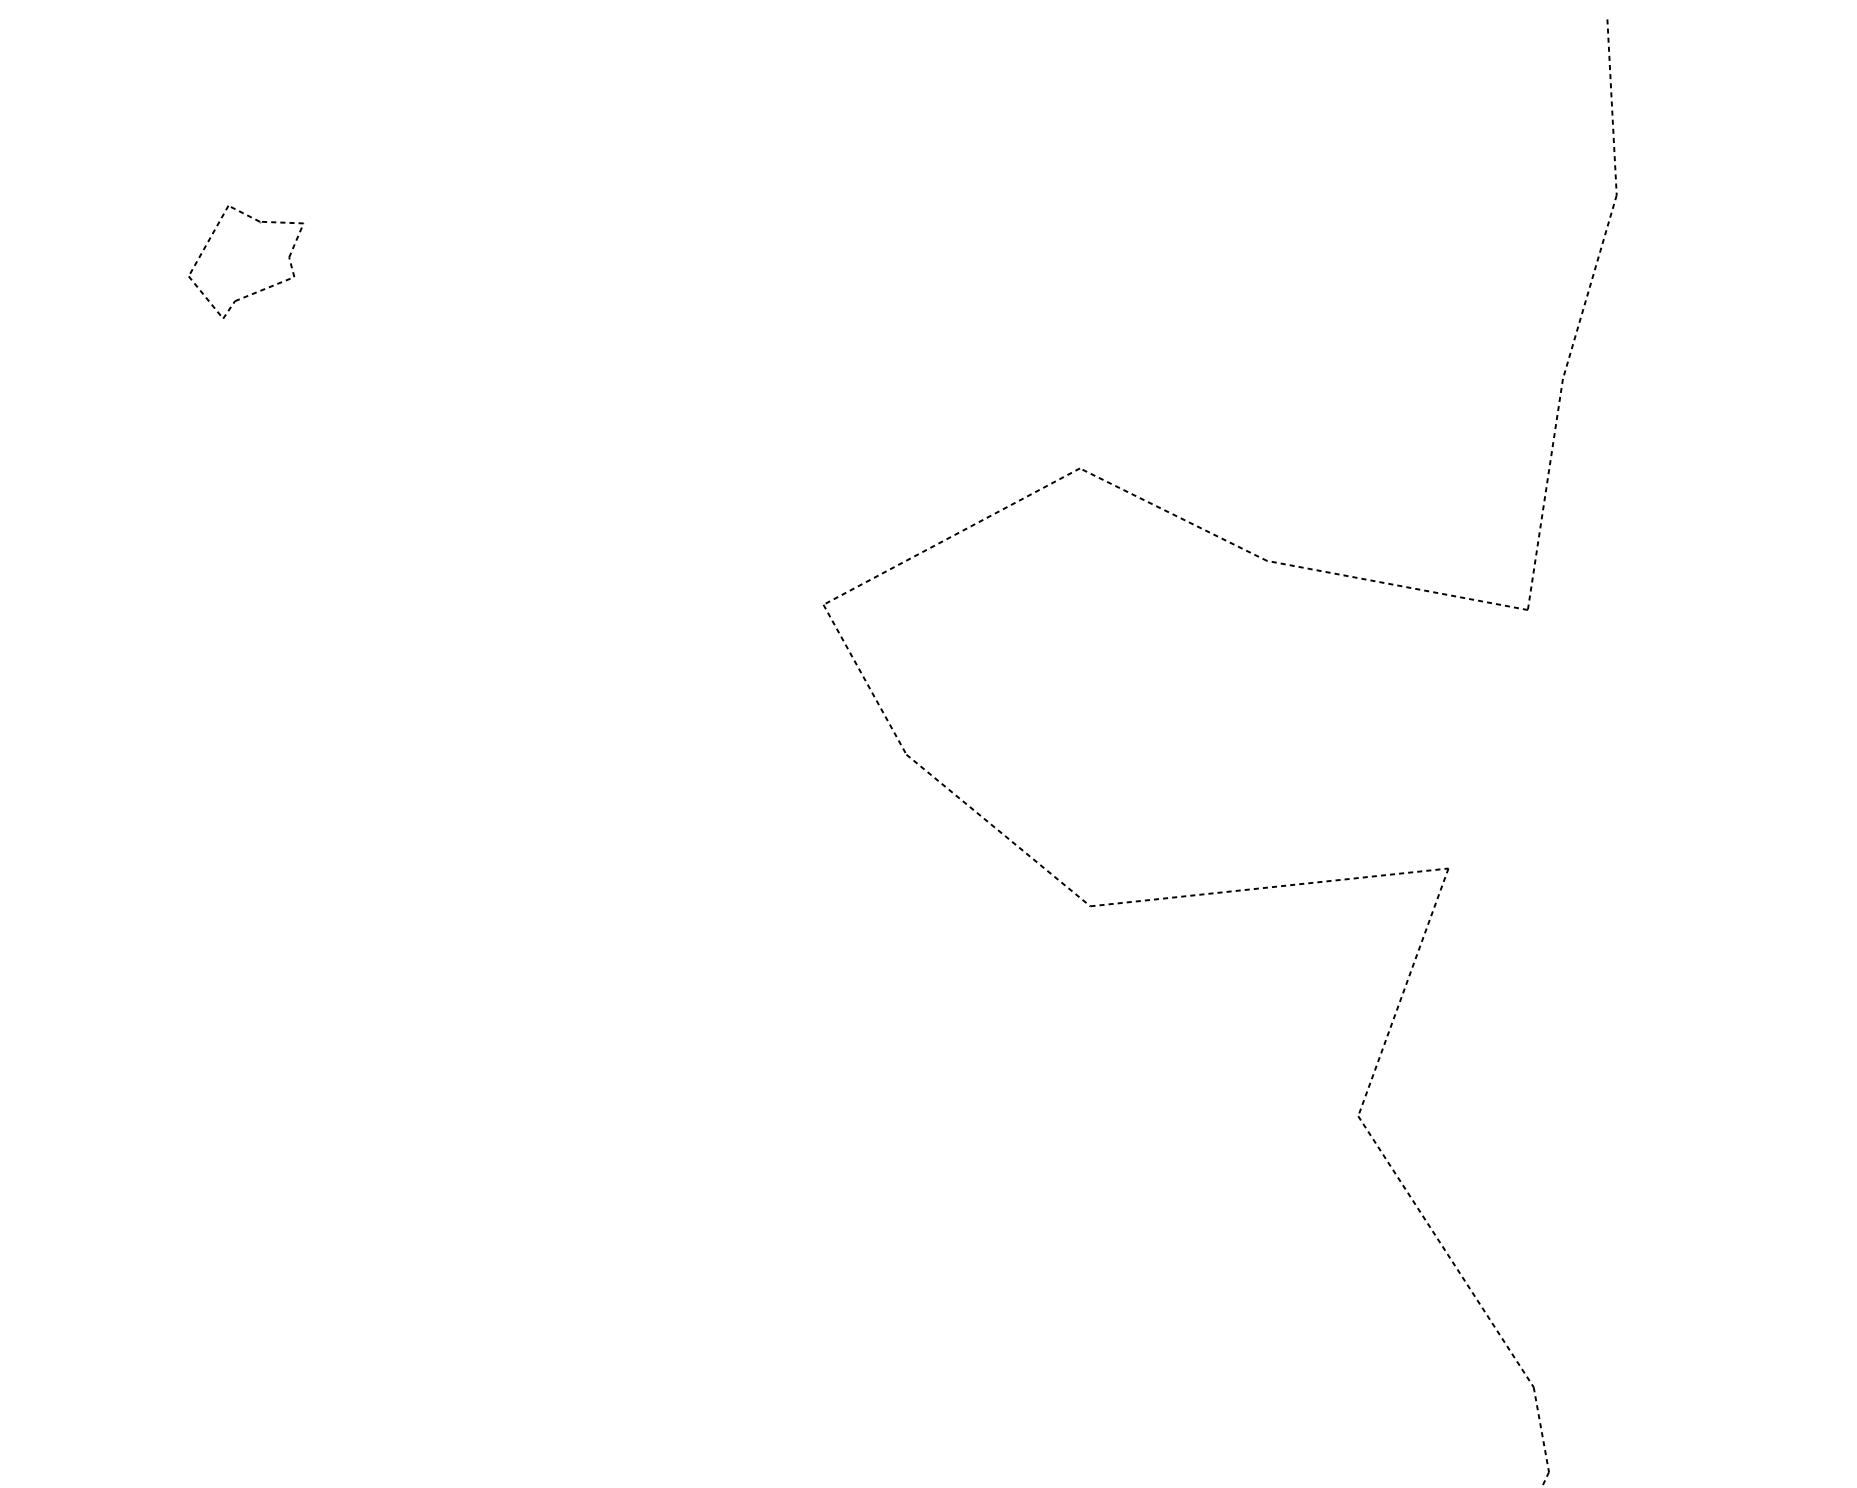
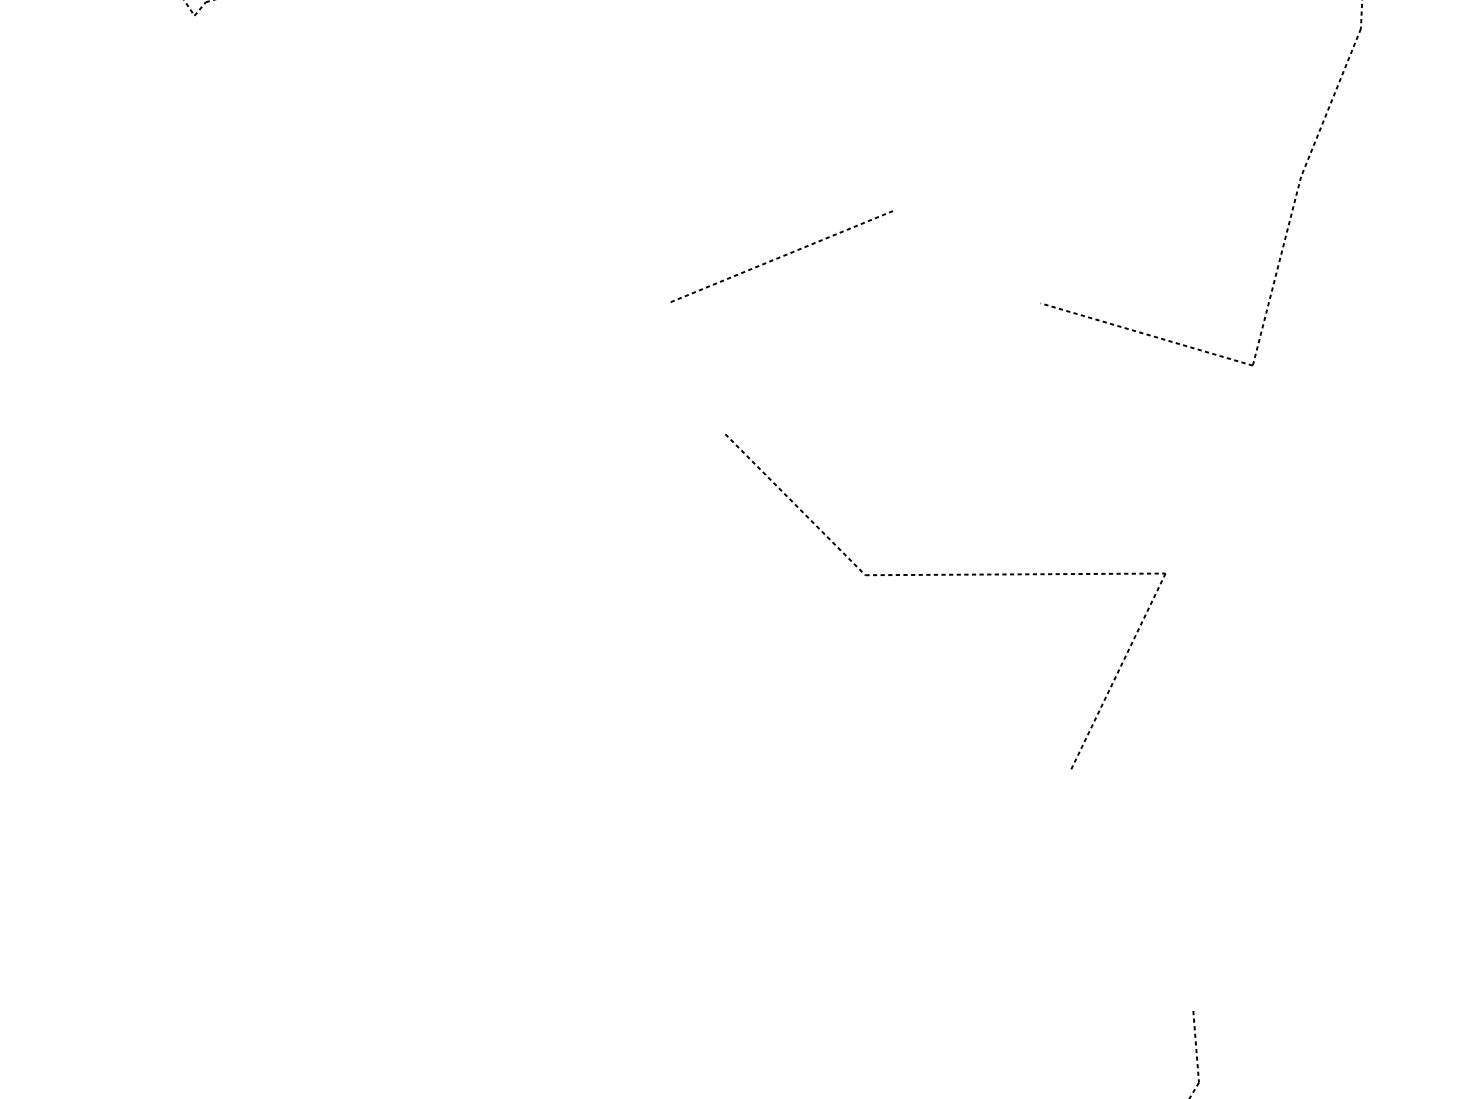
line: (1173, 514) -> (966, 257), removed
line: (864, 679) -> (696, 368), removed
line: (1445, 1251) -> (1131, 891), removed

